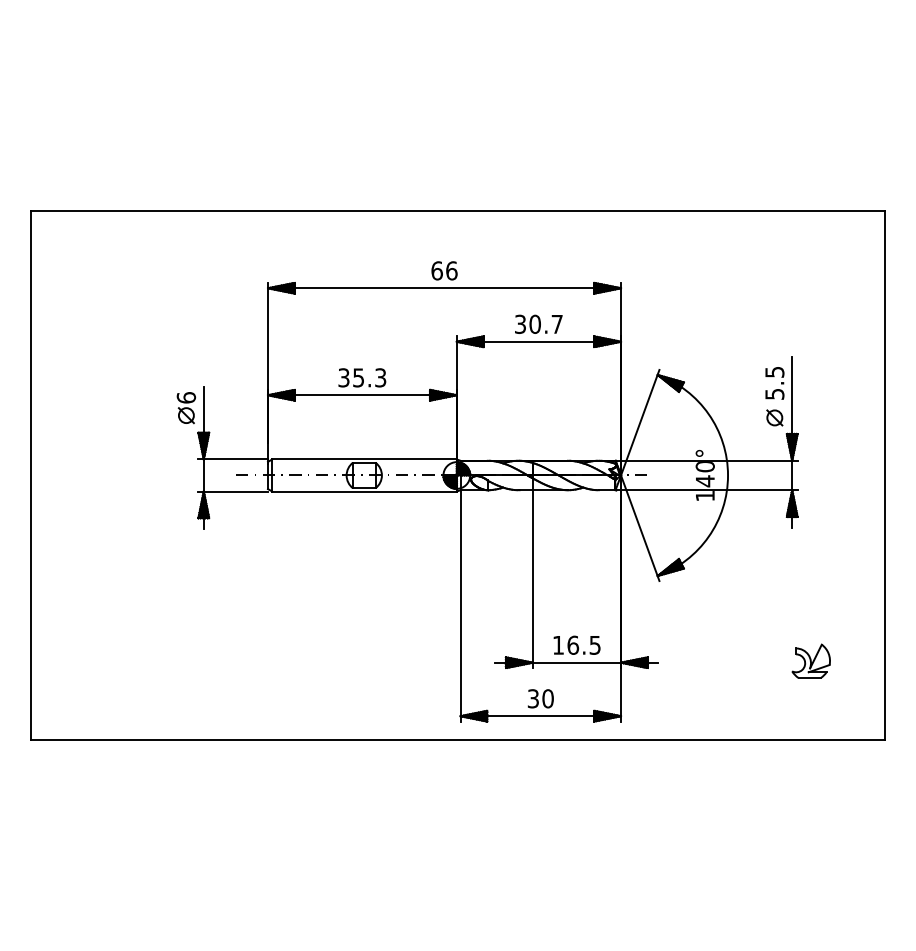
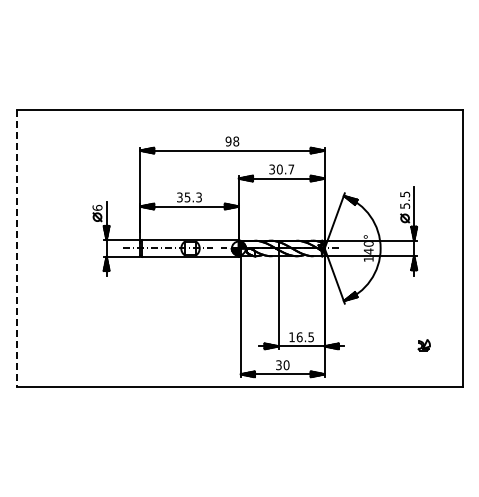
text: (444, 270) -> (232, 141), 66 -> 98
line: (31, 475) -> (16, 248), solid -> dashed
part: (809, 659) -> (423, 344), size x0.6

